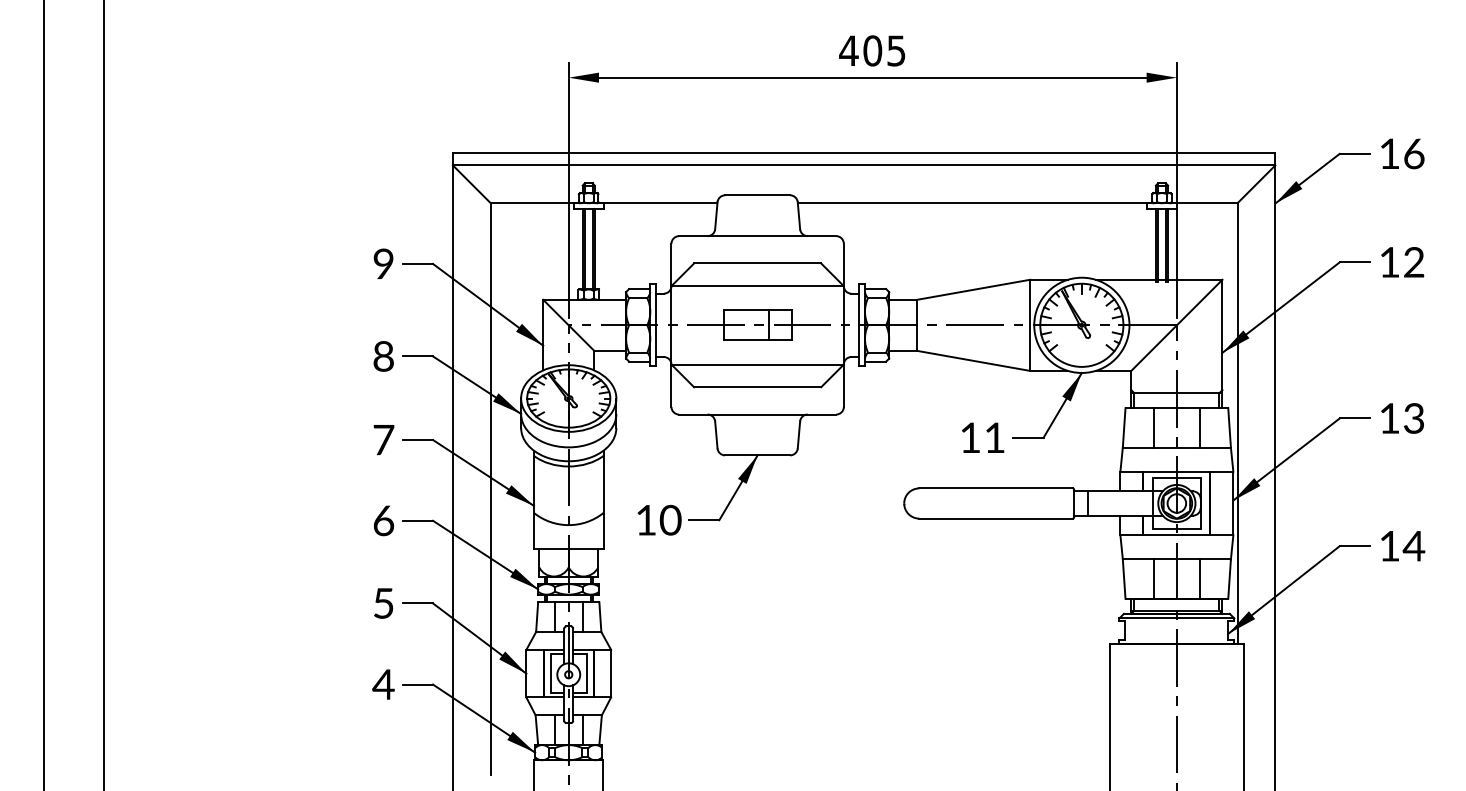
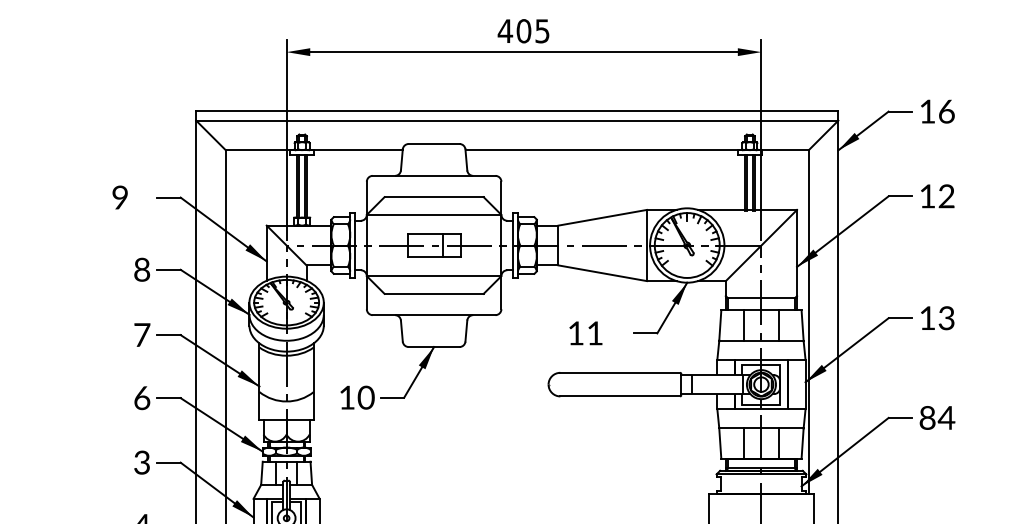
text: (383, 263) -> (120, 197), moved
text: (983, 437) -> (586, 333), moved
text: (1389, 545) -> (927, 417), 14 -> 84
text: (383, 603) -> (141, 462), 5 -> 3

